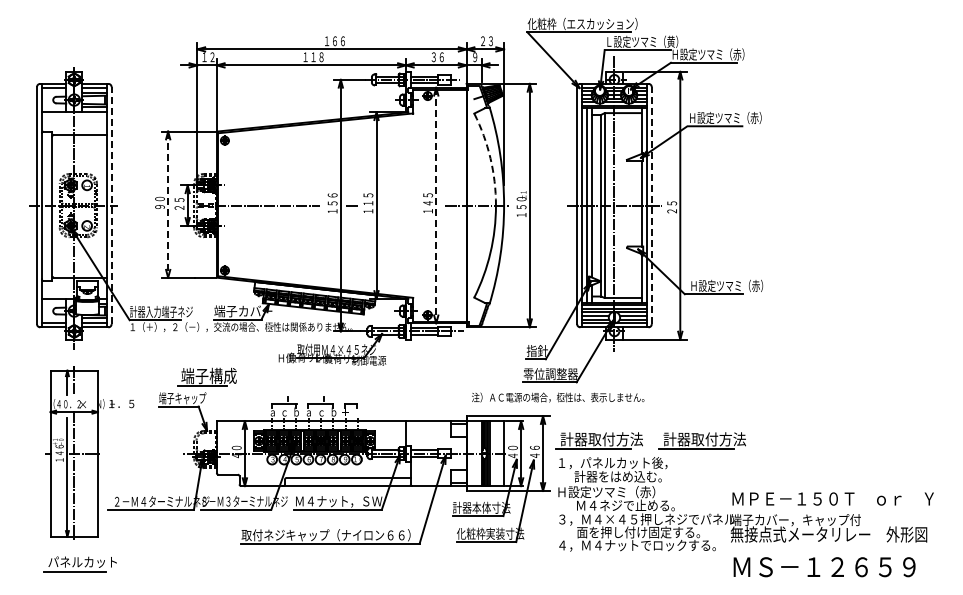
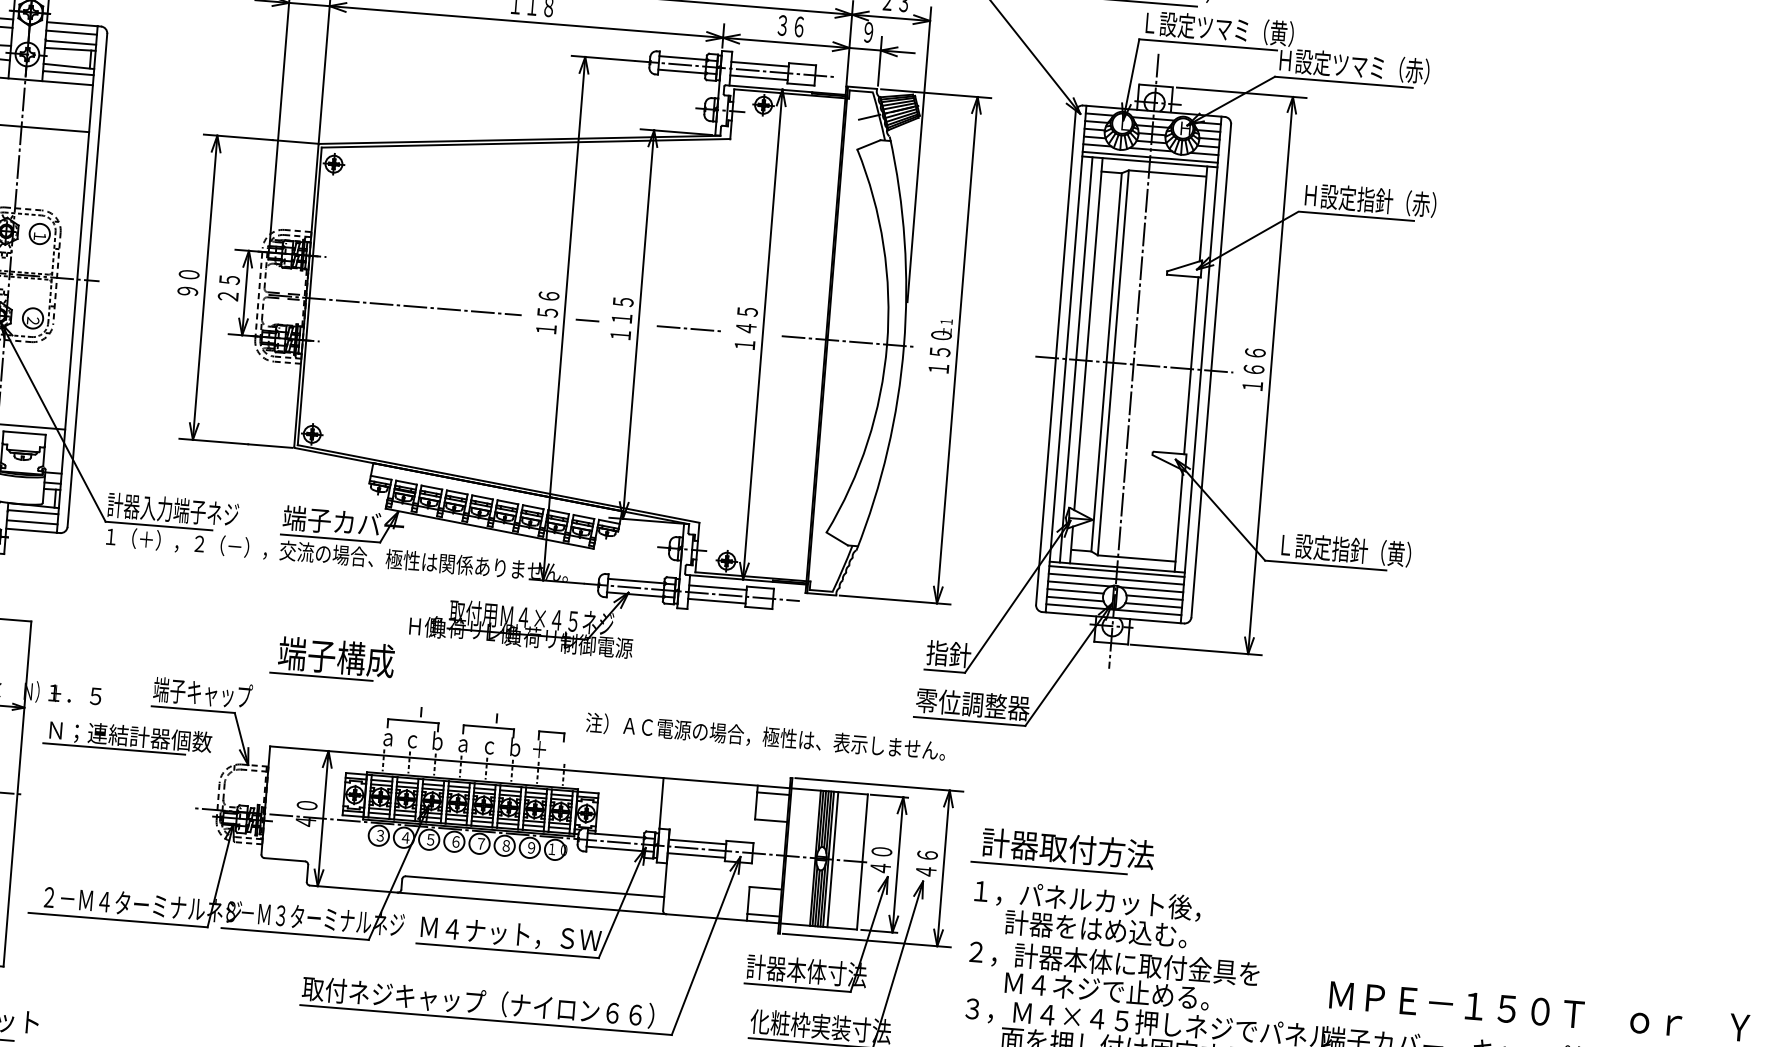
text: (738, 117) -> (1406, 201), Ｈ設定ツマミ（赤） -> Ｈ設定指針（赤）
arc: (490, 158) -> (883, 245), dashed -> solid
text: (672, 203) -> (1254, 369), ２５ -> １６６
line: (111, 205) -> (87, 280), dashed -> solid
line: (168, 205) -> (205, 289), dashed -> solid
line: (399, 205) -> (686, 328), added
line: (436, 205) -> (763, 334), dashed -> solid
line: (651, 205) -> (1210, 370), dashed -> solid
text: (727, 285) -> (1355, 549), Ｈ設定ツマミ（赤） -> Ｌ設定指針（黄）
part: (206, 376) -> (331, 657), moved
text: (558, 397) -> (766, 736), moved
part: (147, 422) -> (125, 737), added
part: (701, 440) -> (1275, 867), removed
text: (627, 492) -> (1112, 963), Ｈ設定ツマミ（赤） -> ２，計器本体に取付金具を

